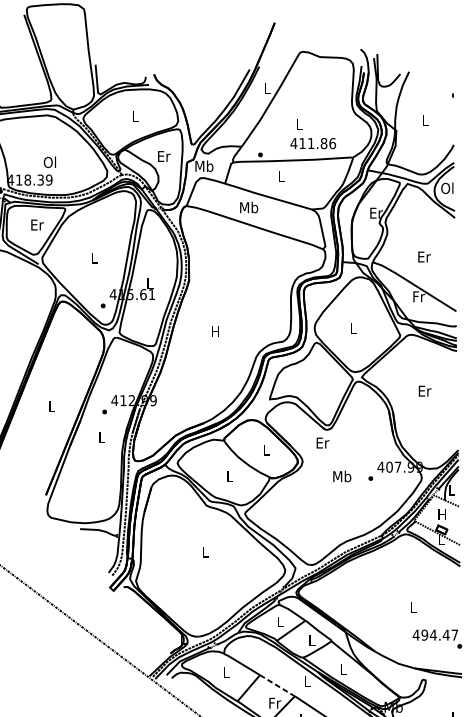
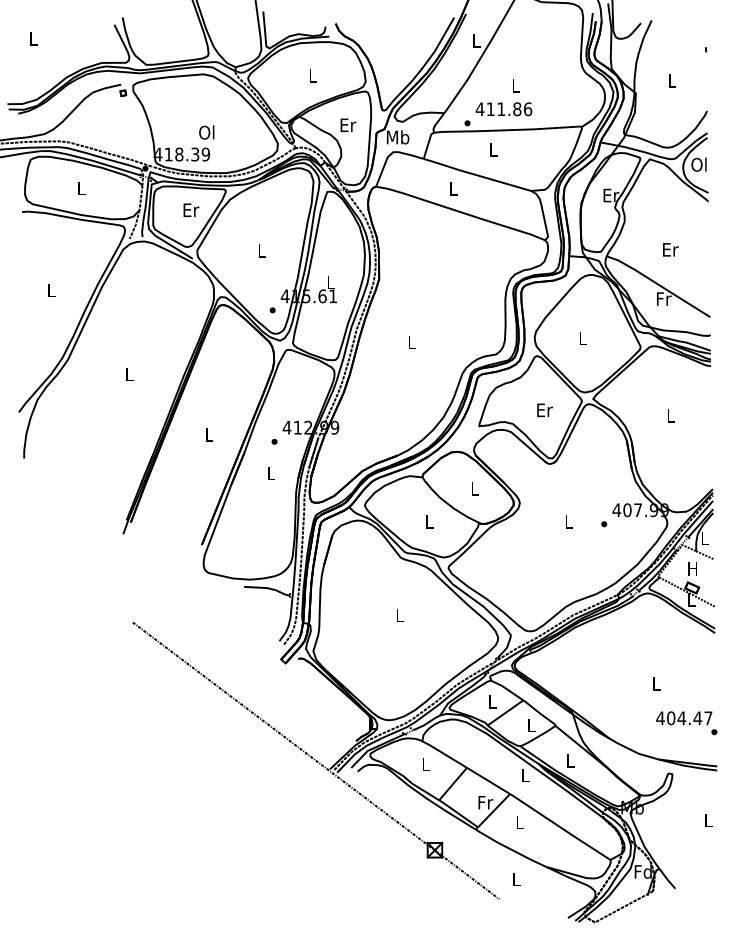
text: (312, 143) -> (503, 109), moved
text: (249, 207) -> (453, 188), Mb -> L
text: (215, 331) -> (411, 342), H -> L
text: (425, 390) -> (671, 415), Er -> L
text: (322, 443) -> (544, 410), moved
text: (341, 476) -> (568, 521), Mb -> L
text: (425, 635) -> (671, 718), 494.47 -> 404.47
line: (277, 686) -> (488, 781), dashed -> solid

